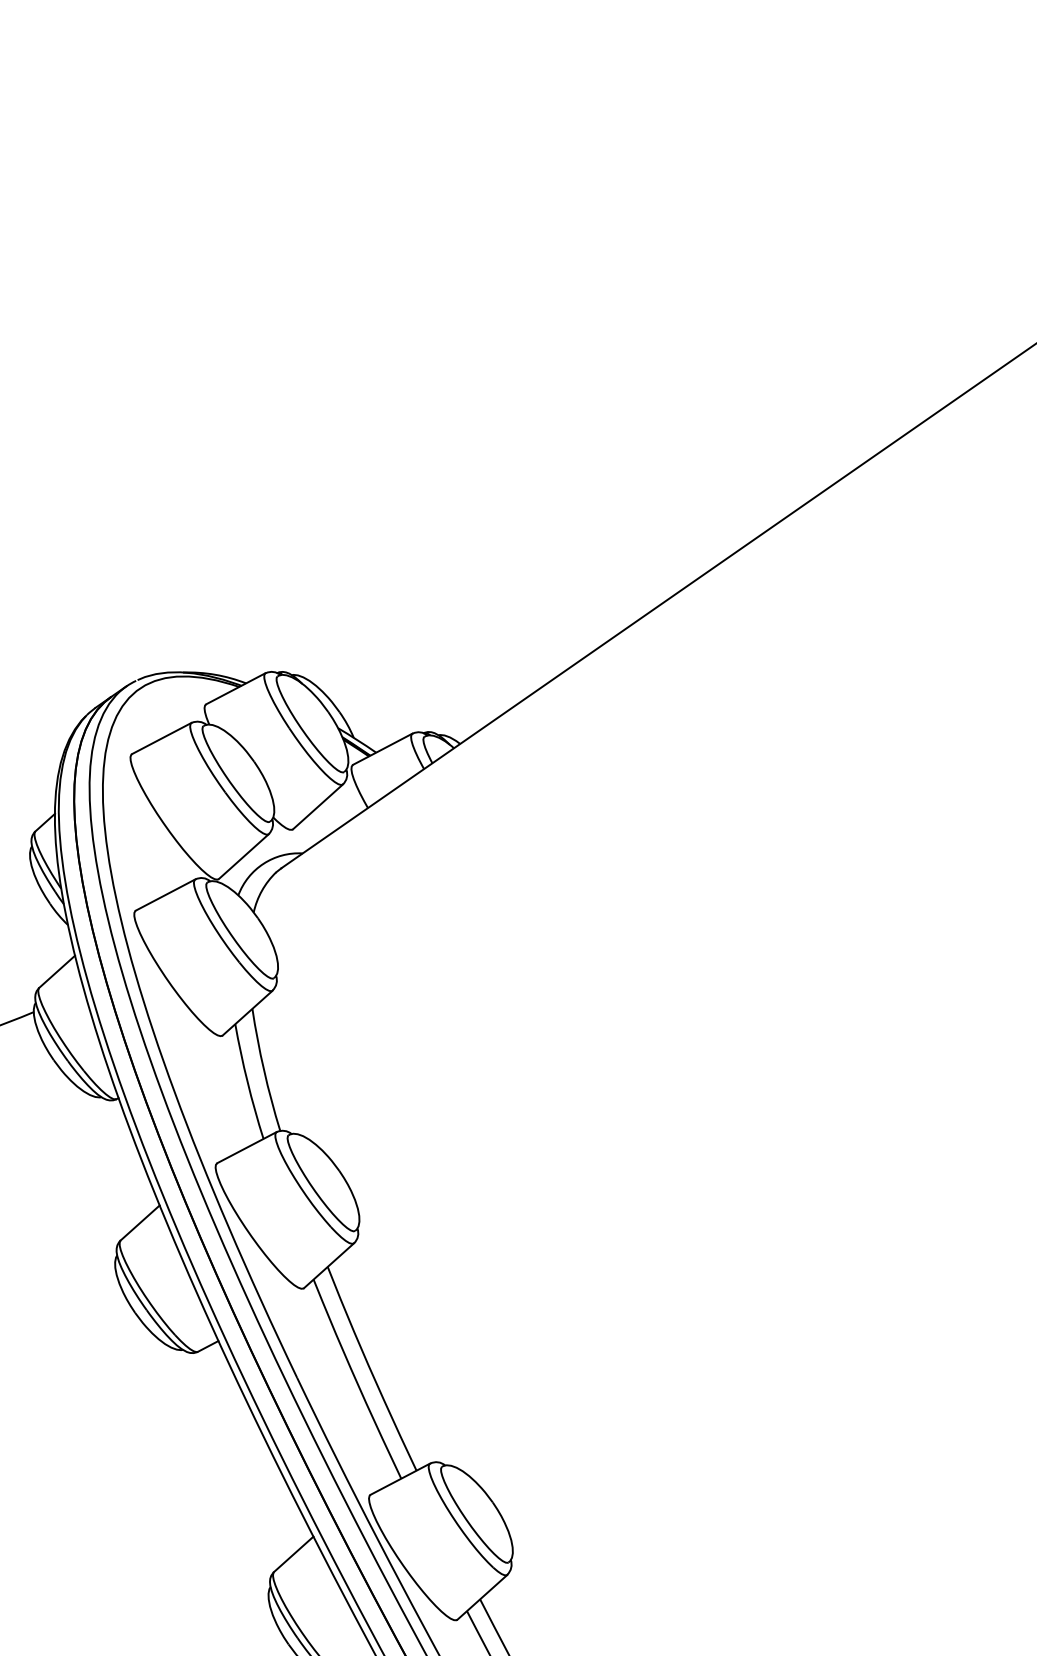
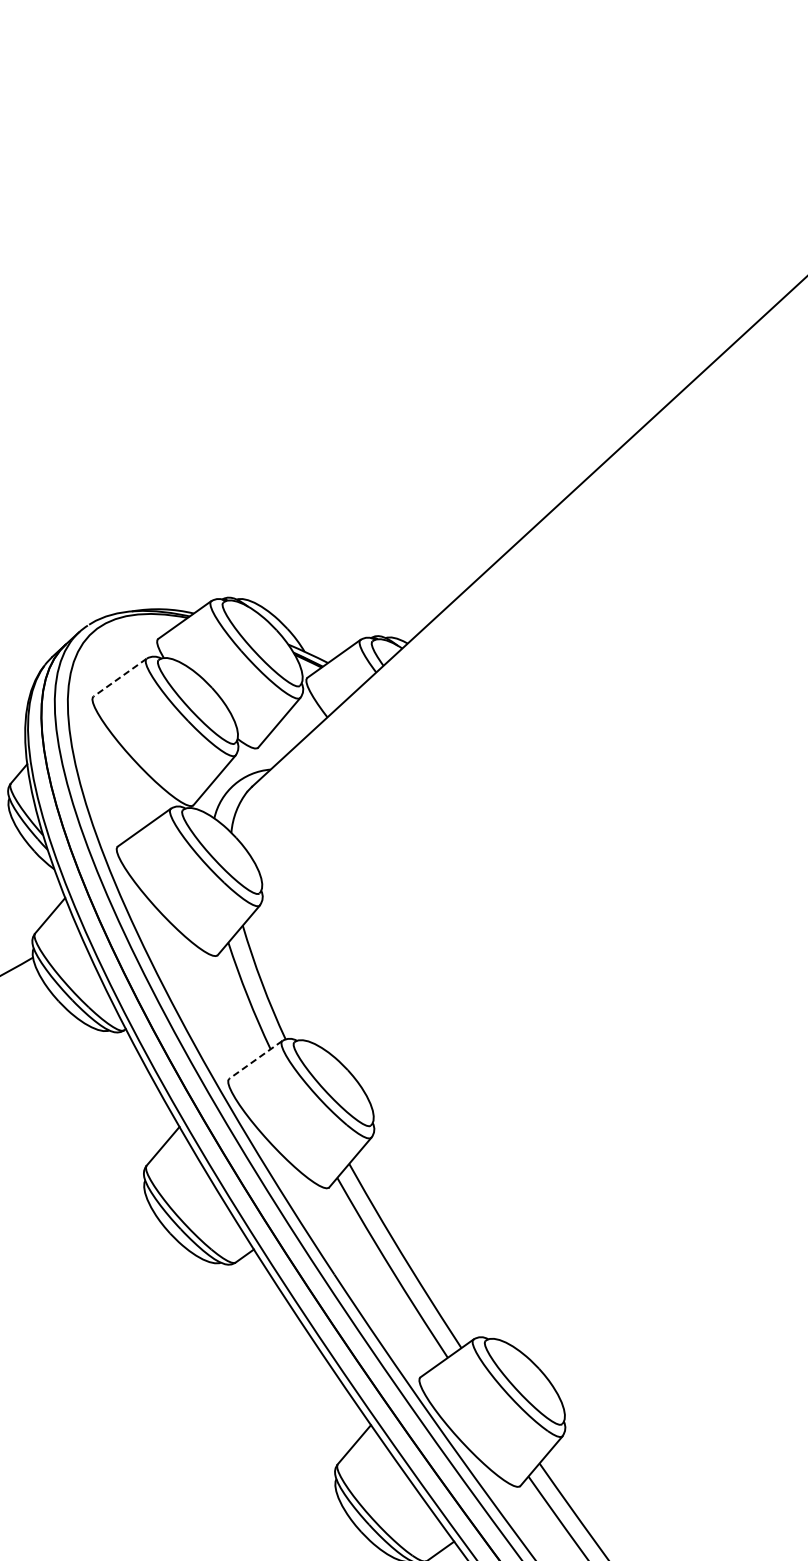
line: (161, 738) -> (119, 677), solid -> dashed
line: (246, 1147) -> (255, 1059), solid -> dashed

